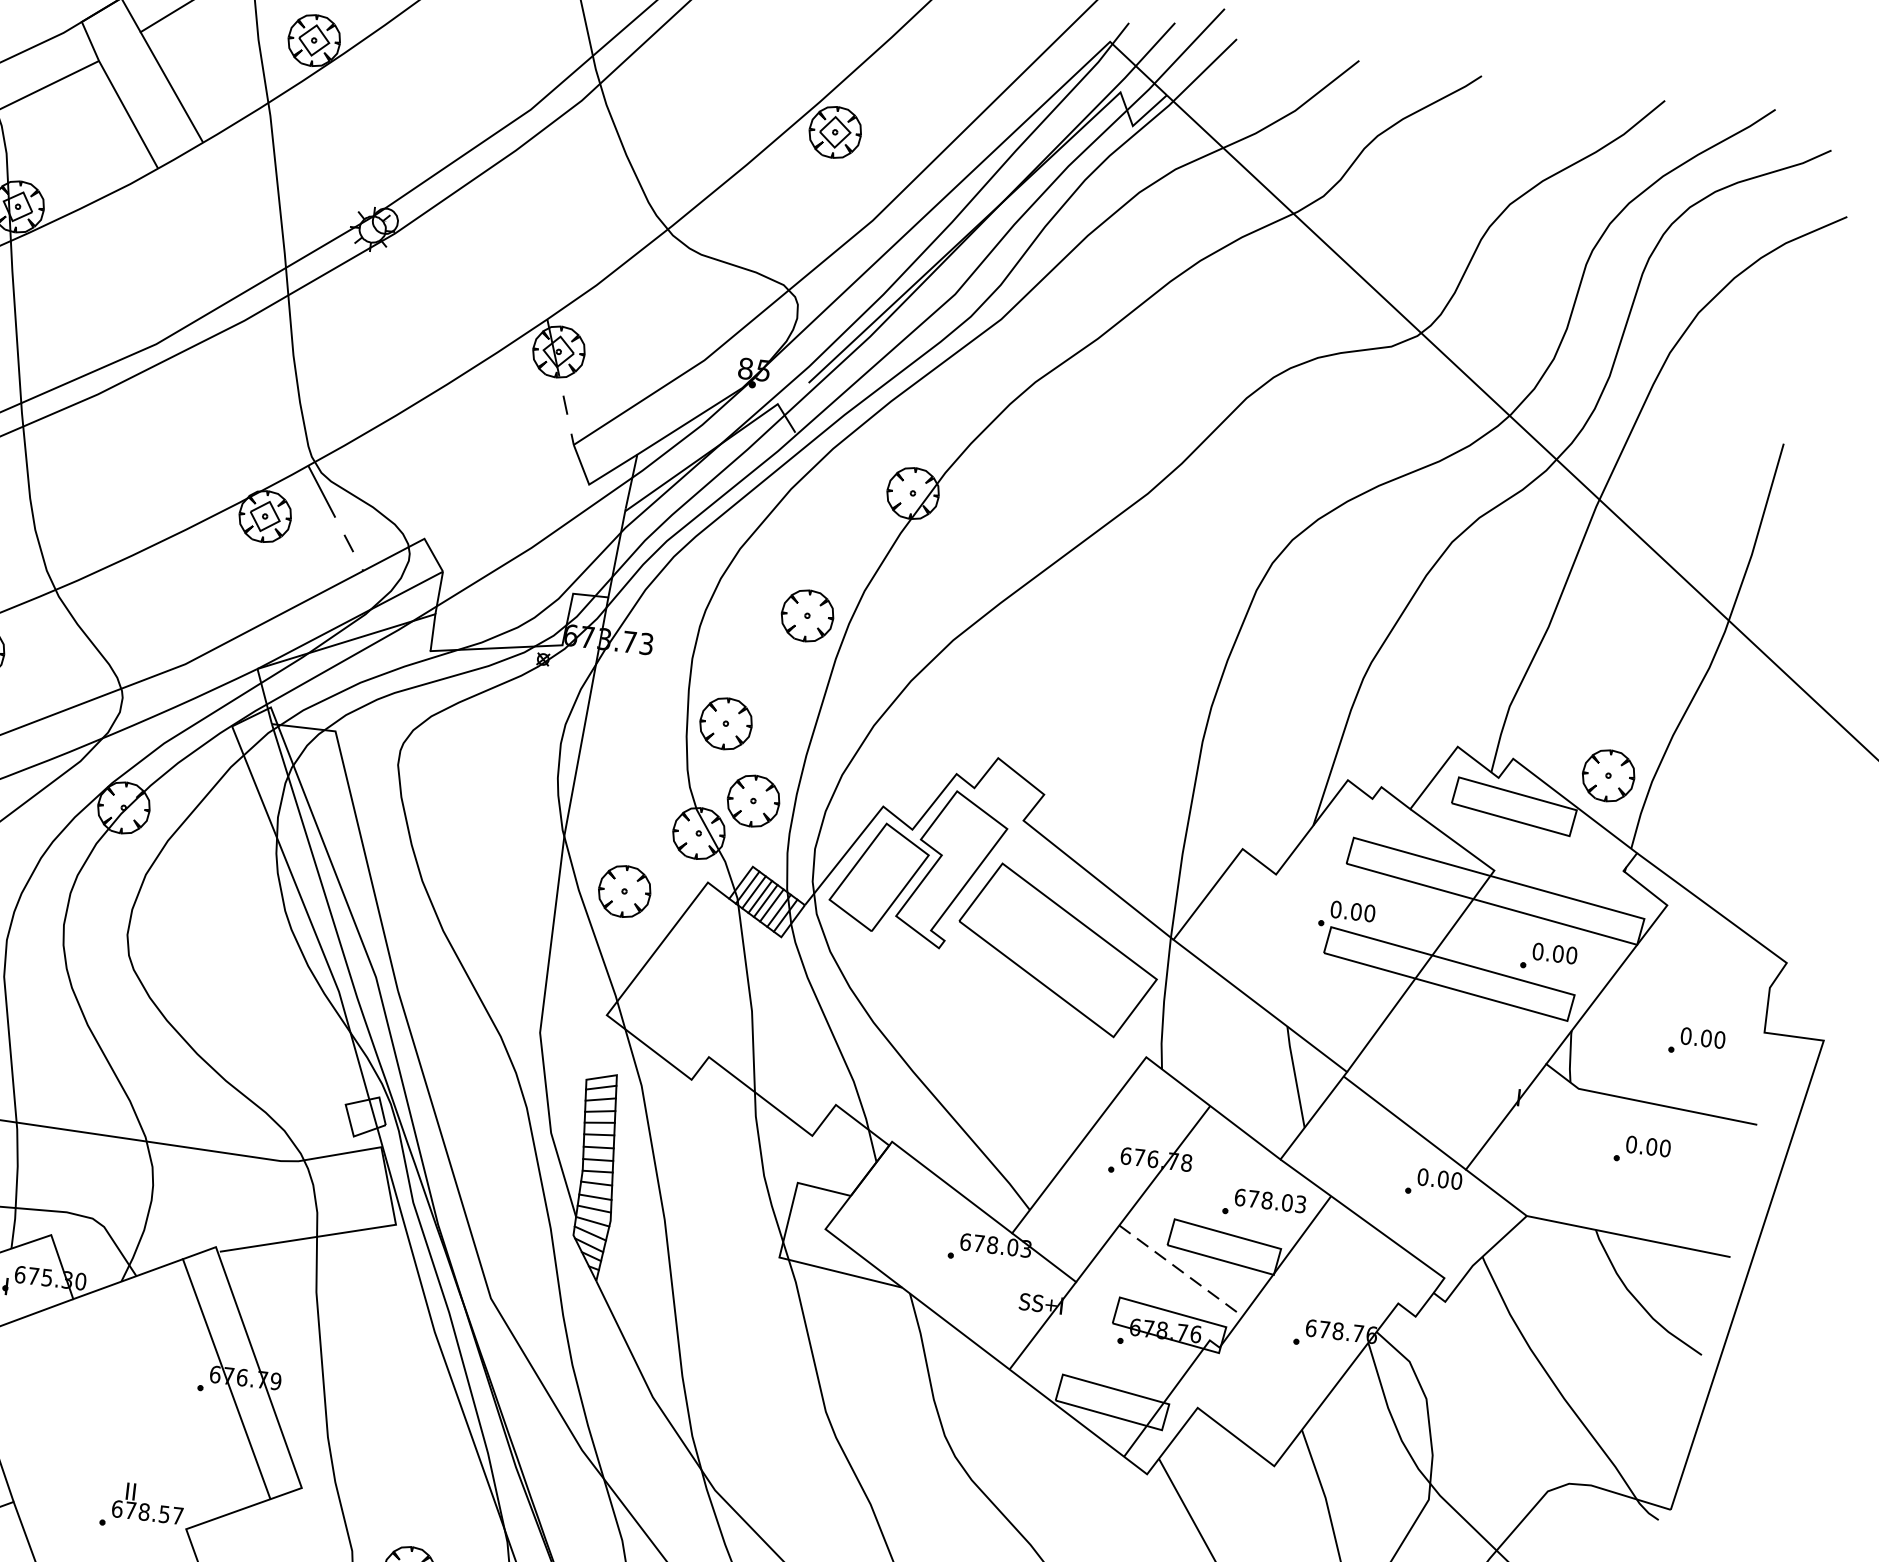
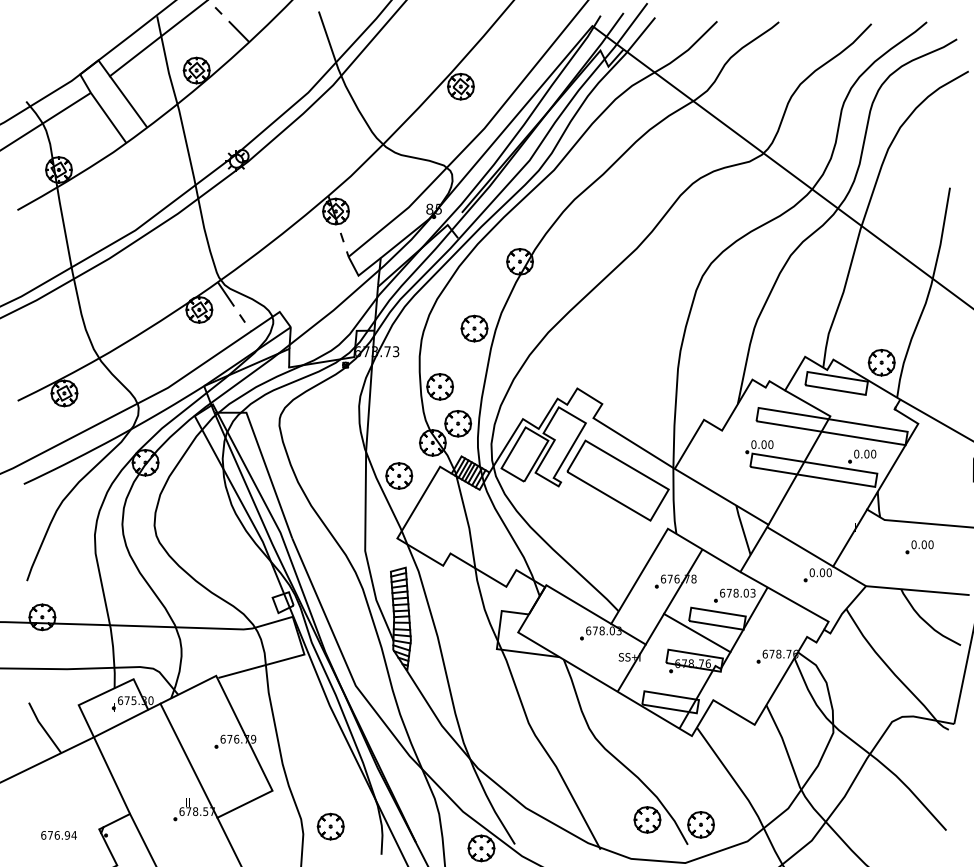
part: (1696, 1042) -> (940, 490), removed
line: (1181, 1271) -> (697, 633), dashed -> solid
line: (225, 1378) -> (188, 760), moved

